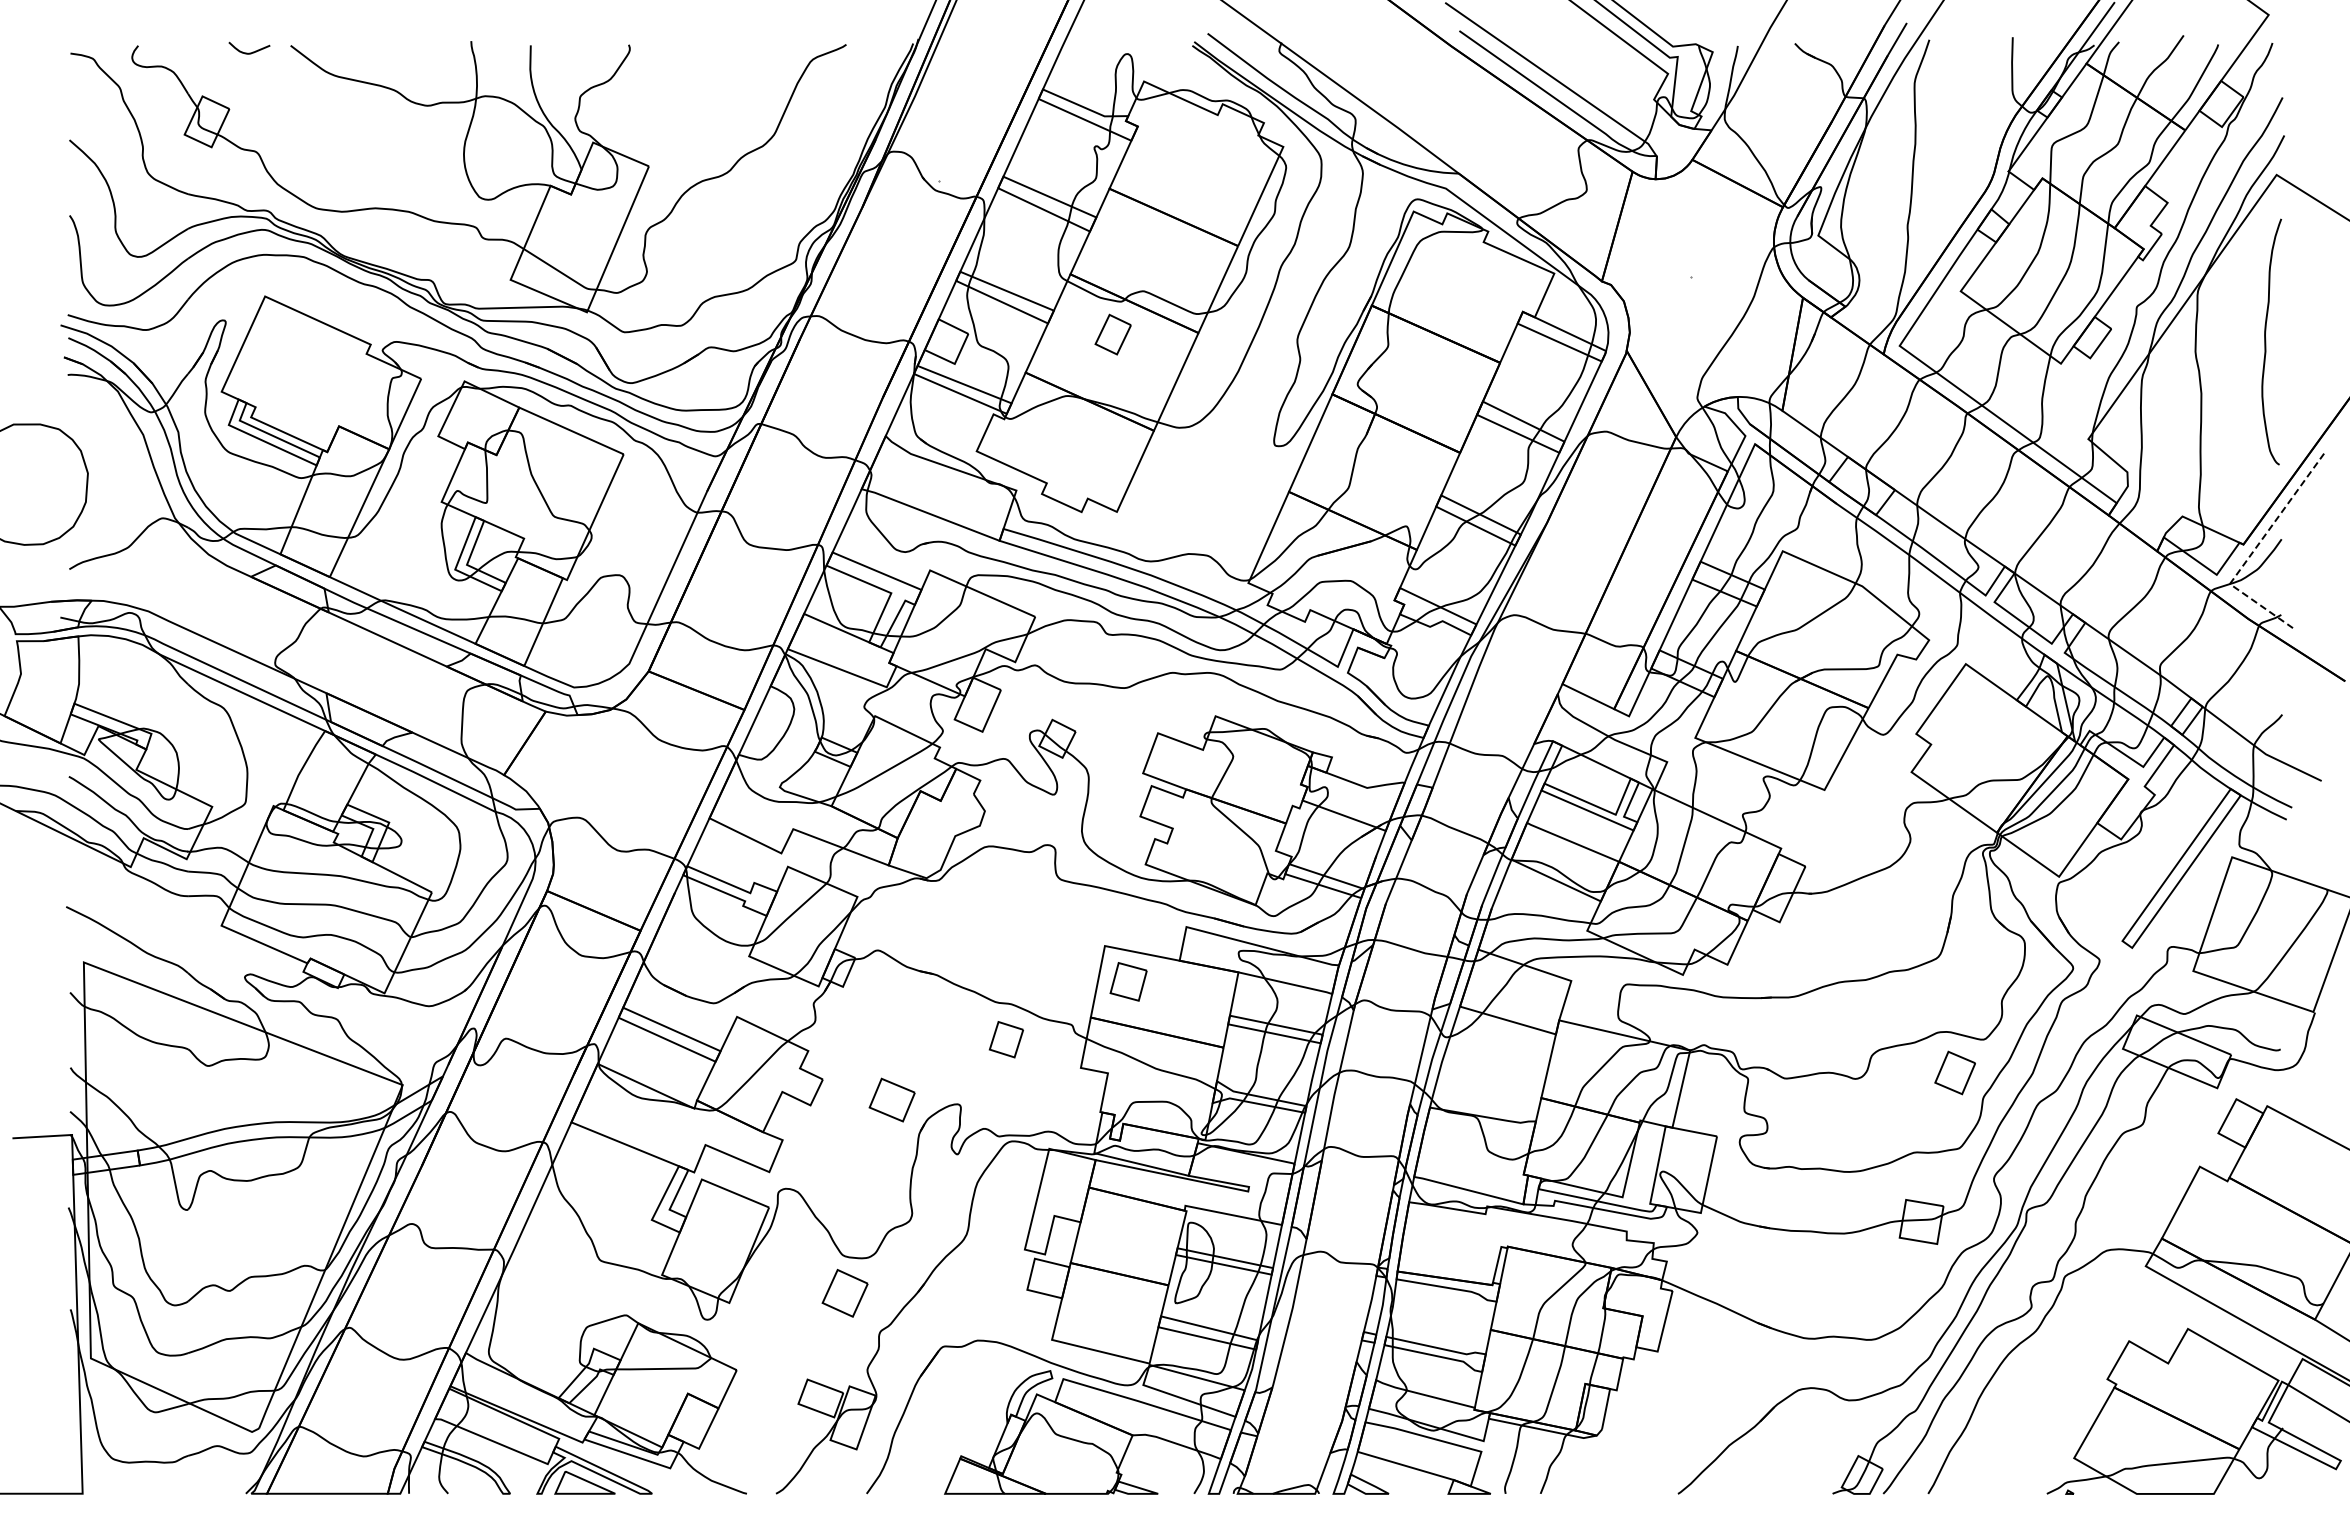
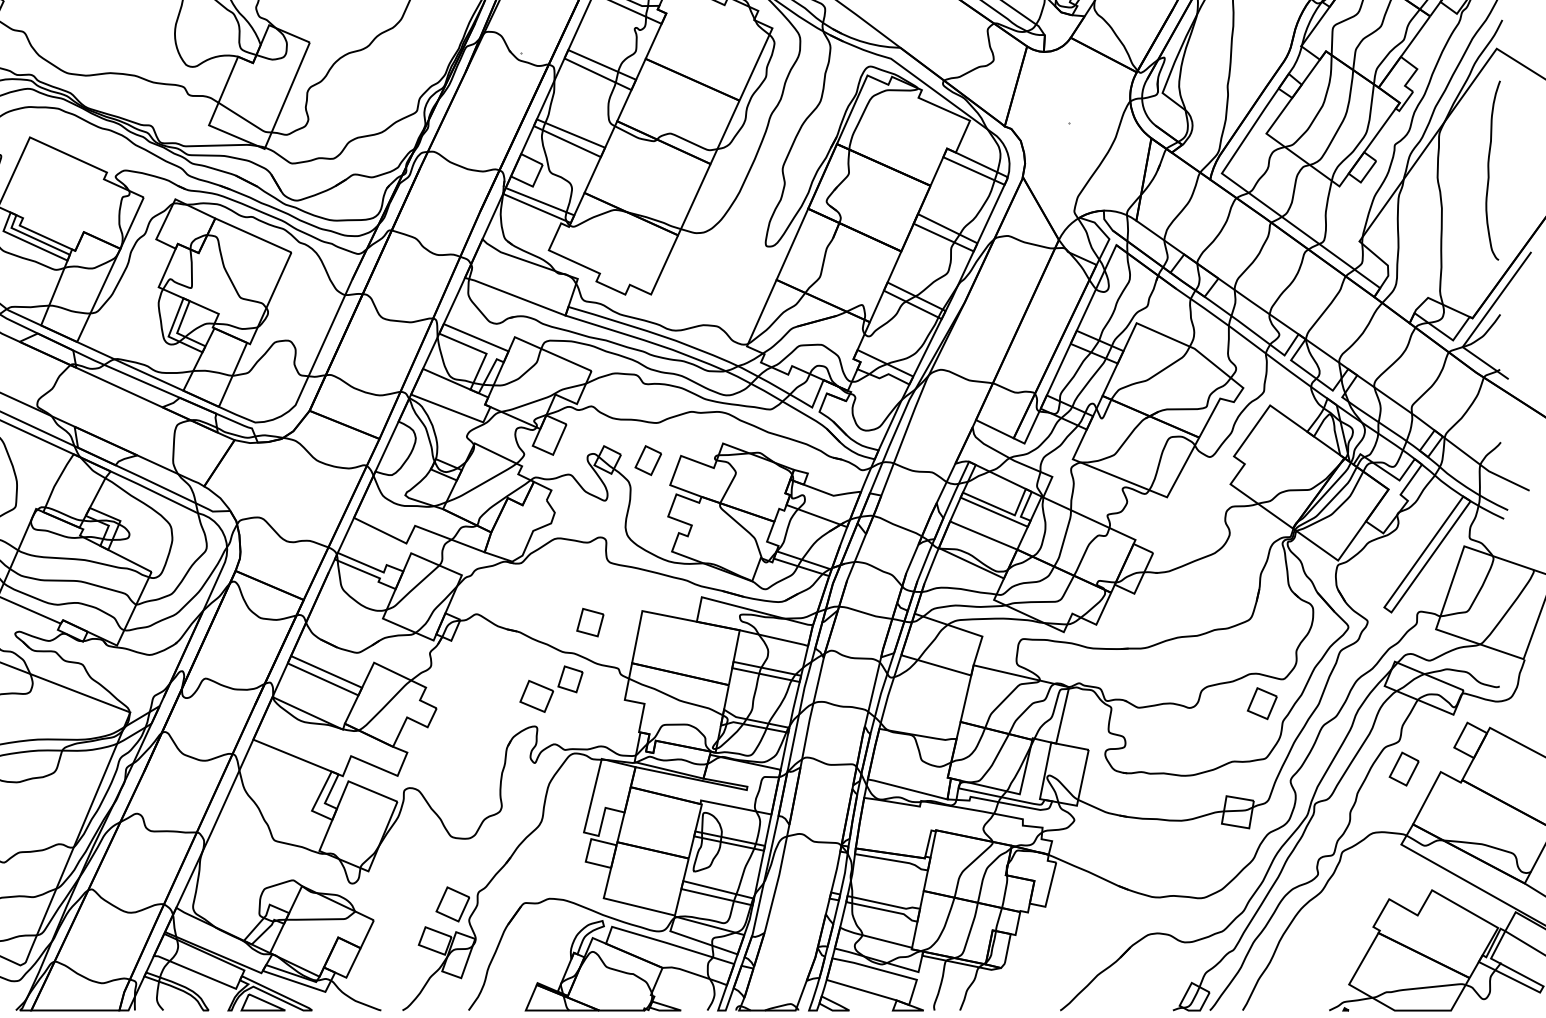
part: (1112, 334) -> (647, 460), moved
line: (2253, 550) -> (1479, 322), dashed -> solid
part: (1128, 981) -> (590, 622), moved
part: (891, 1099) -> (536, 695), moved
part: (2149, 1162) -> (1404, 768), added
part: (844, 1292) -> (452, 903), moved

